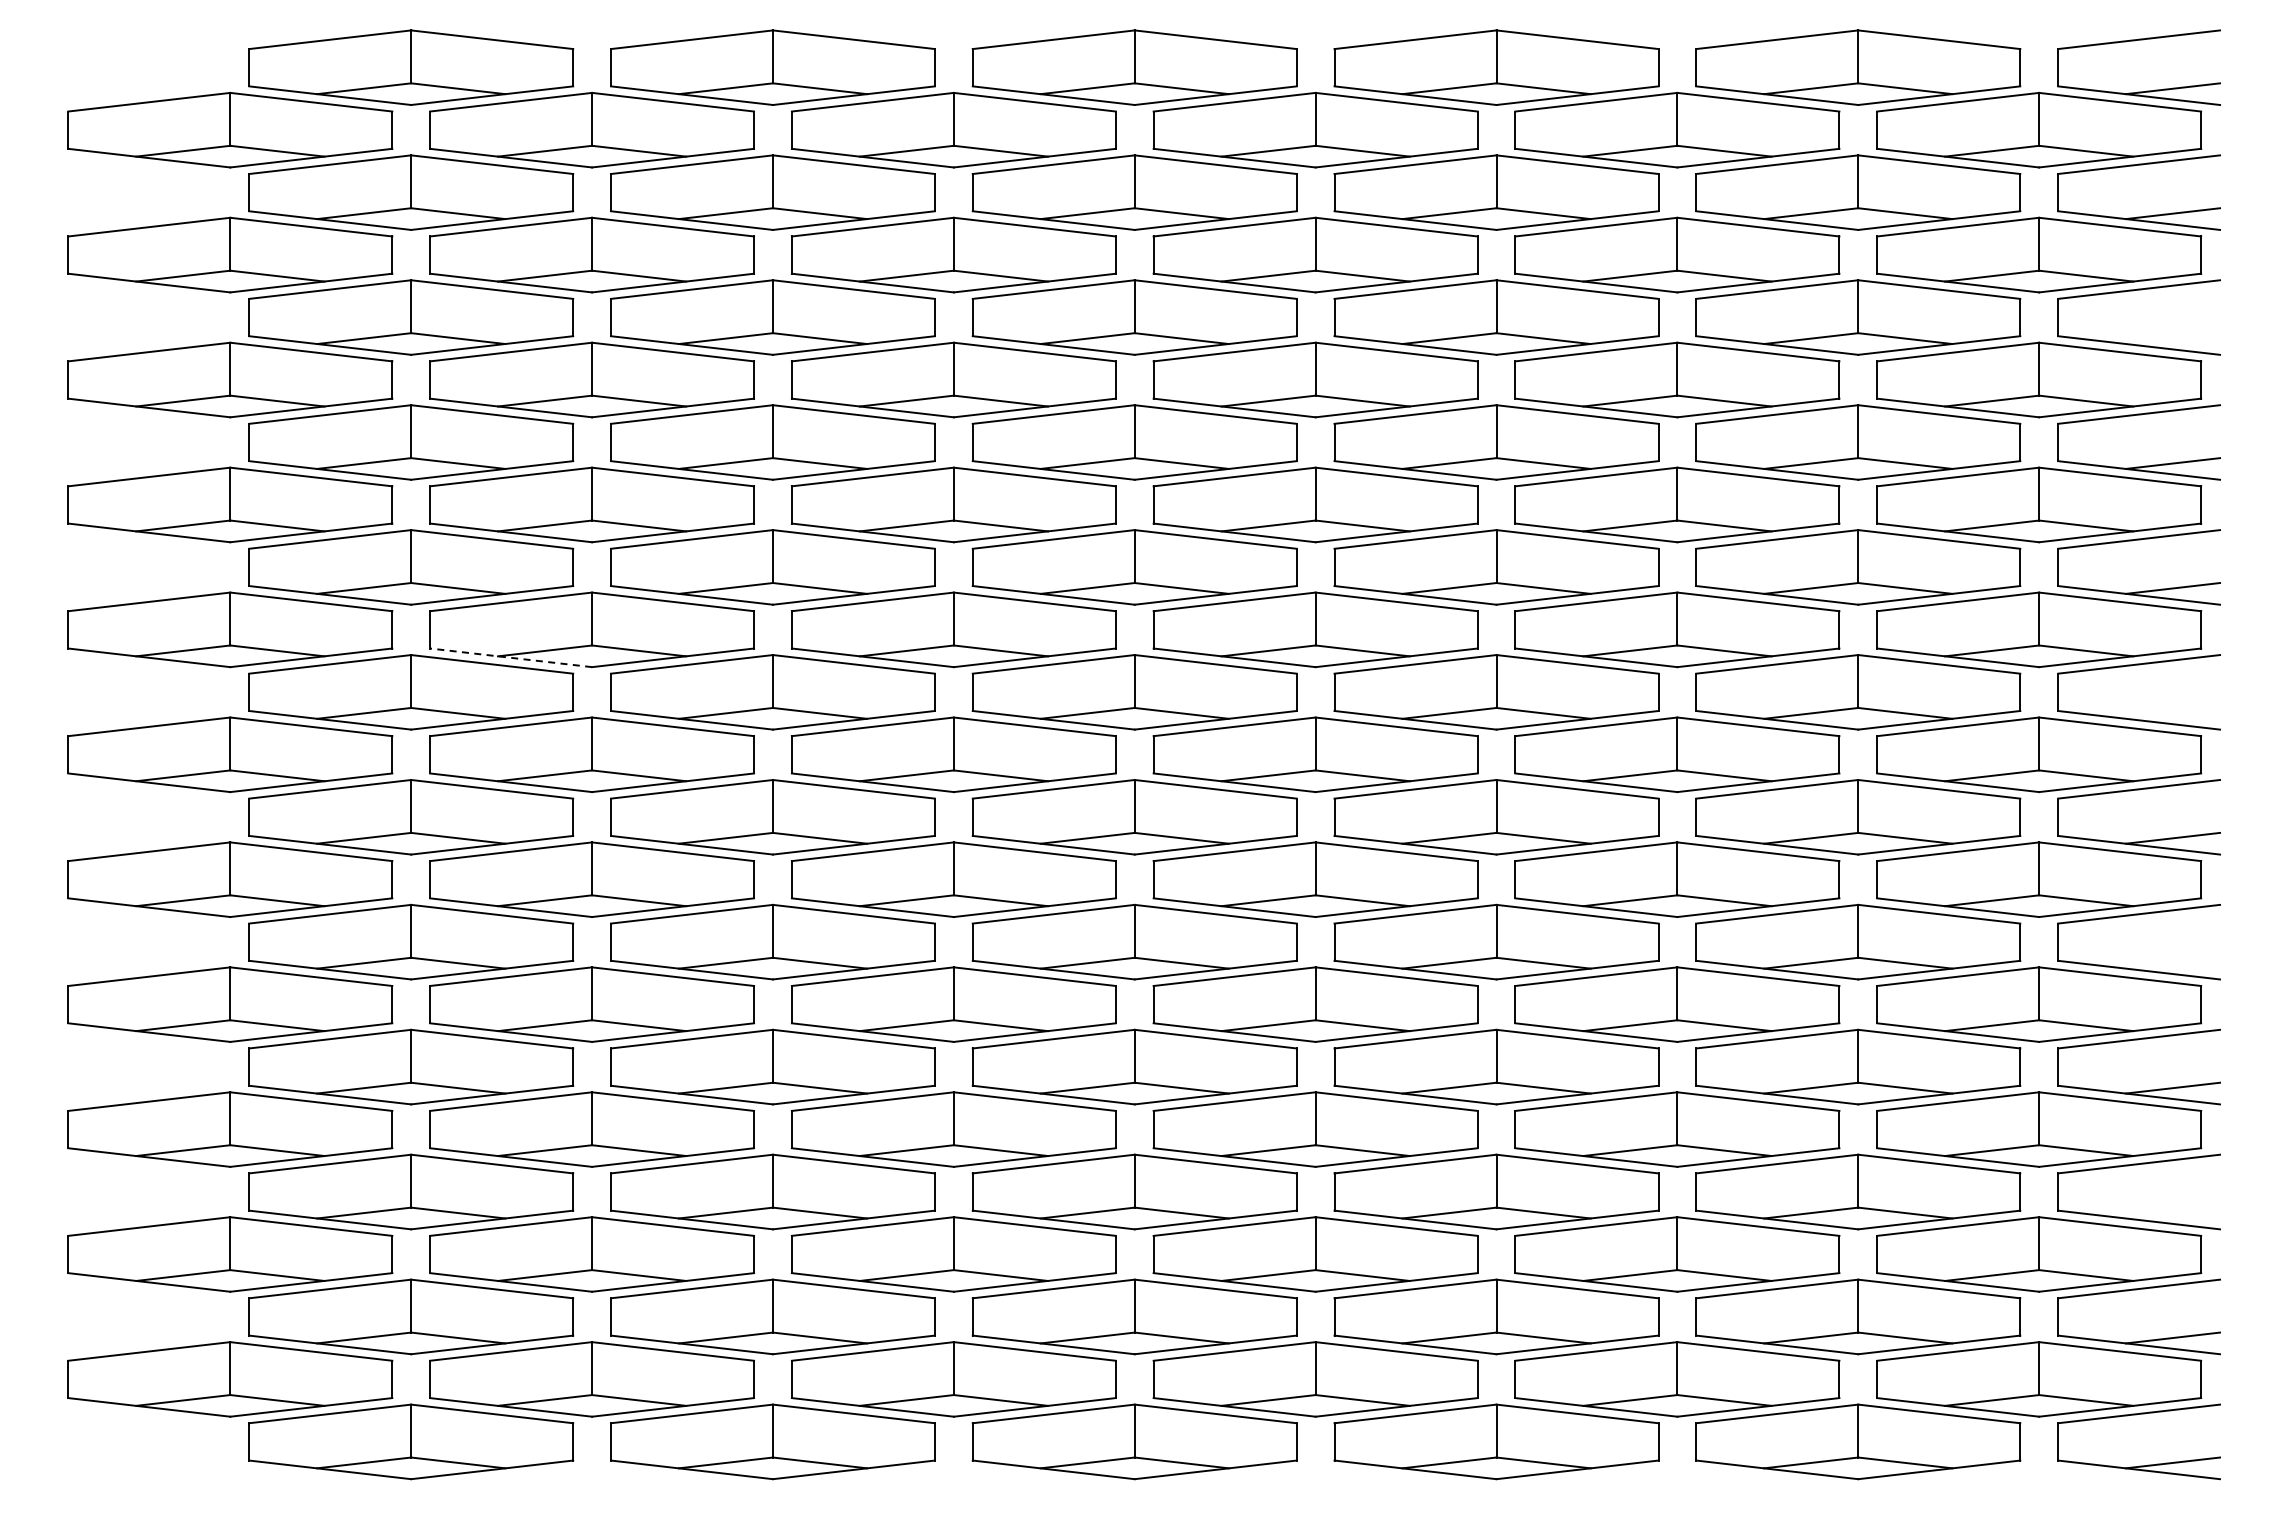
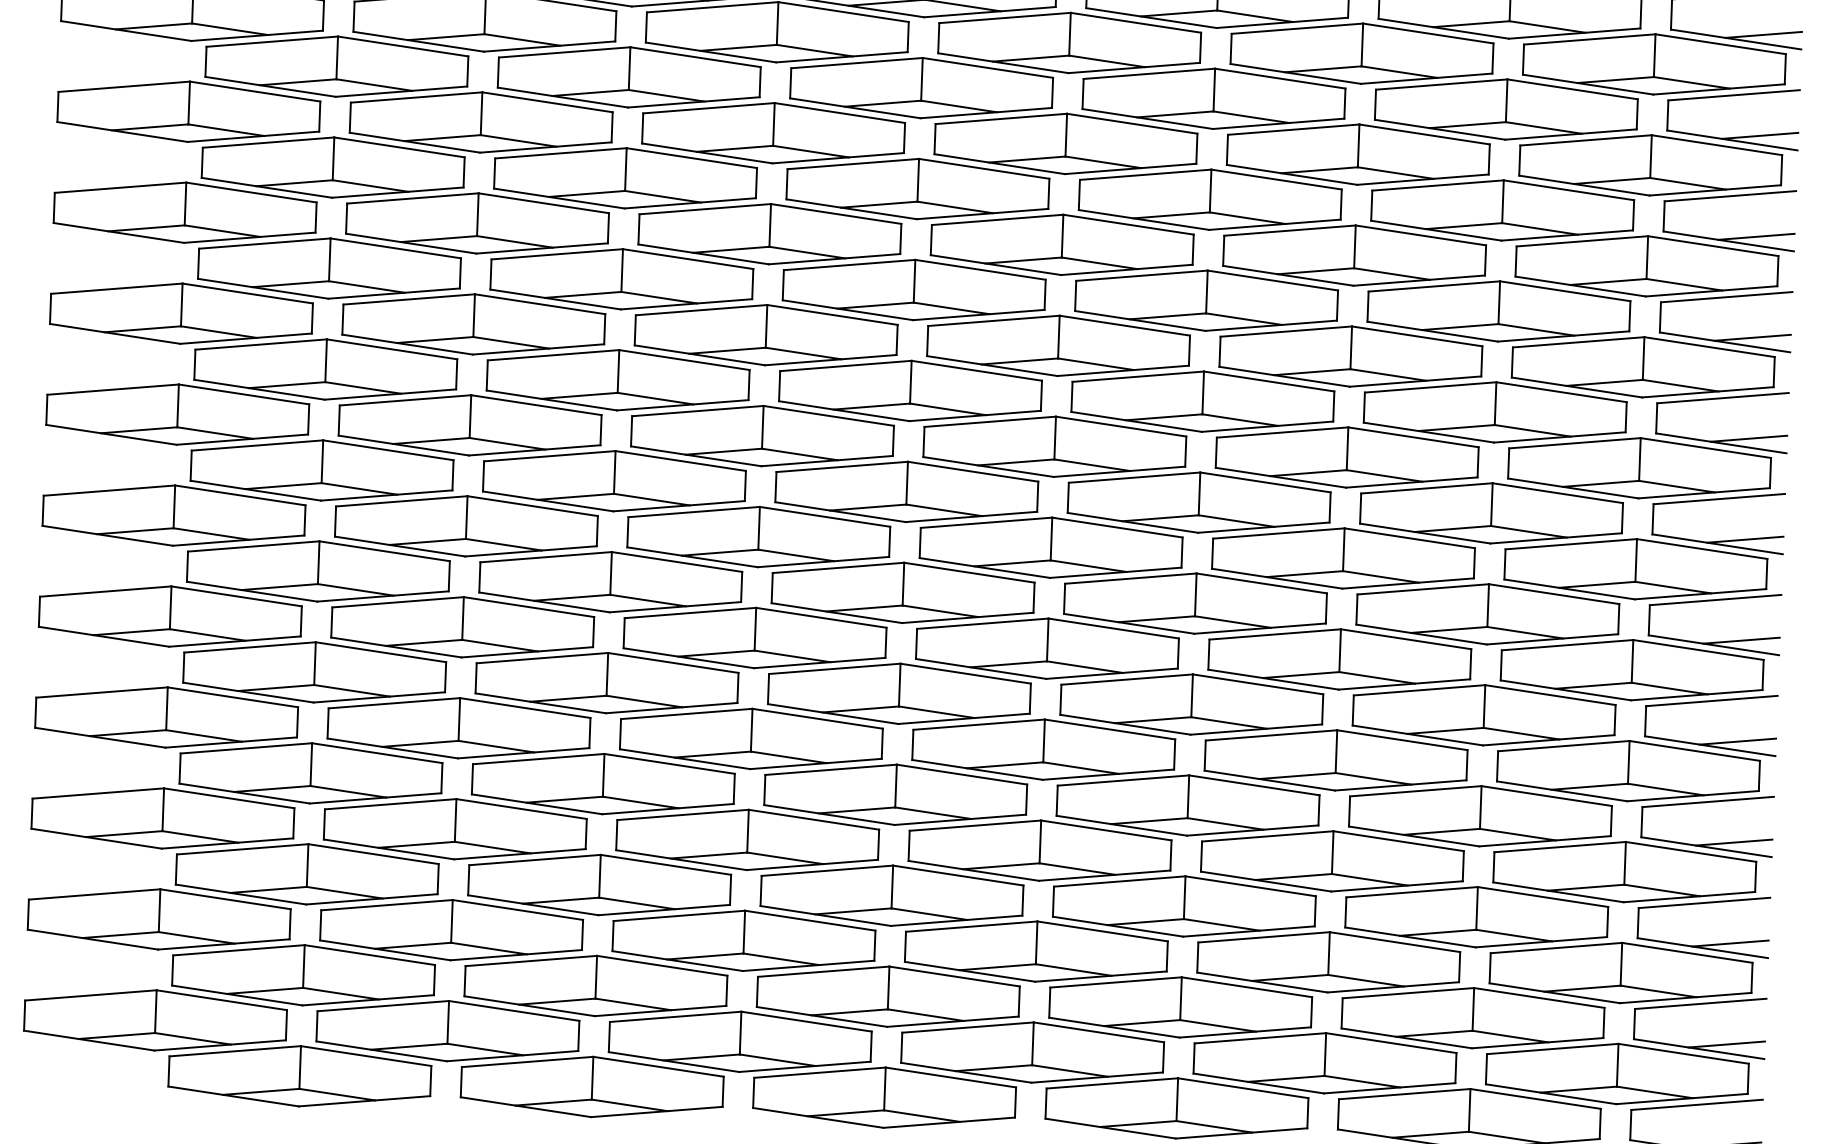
line: (2172, 338) -> (1755, 236), added
line: (511, 657) -> (404, 445), dashed -> solid
line: (2172, 712) -> (1744, 538), added
line: (2172, 962) -> (1737, 741), added
line: (2172, 1212) -> (1730, 943), added

